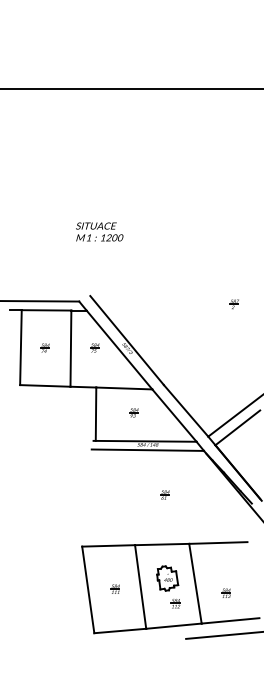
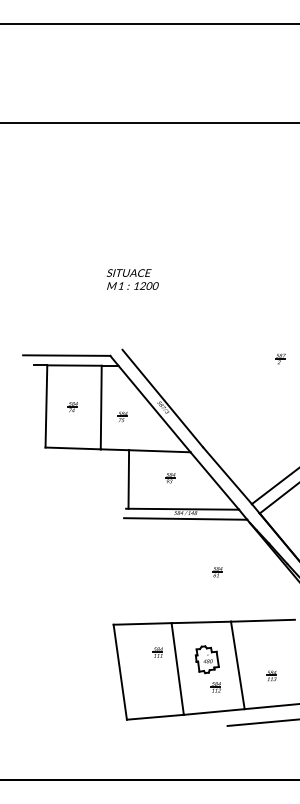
part: (94, 347) -> (122, 416), moved
part: (165, 495) -> (217, 572), moved
part: (114, 589) -> (157, 652), moved

